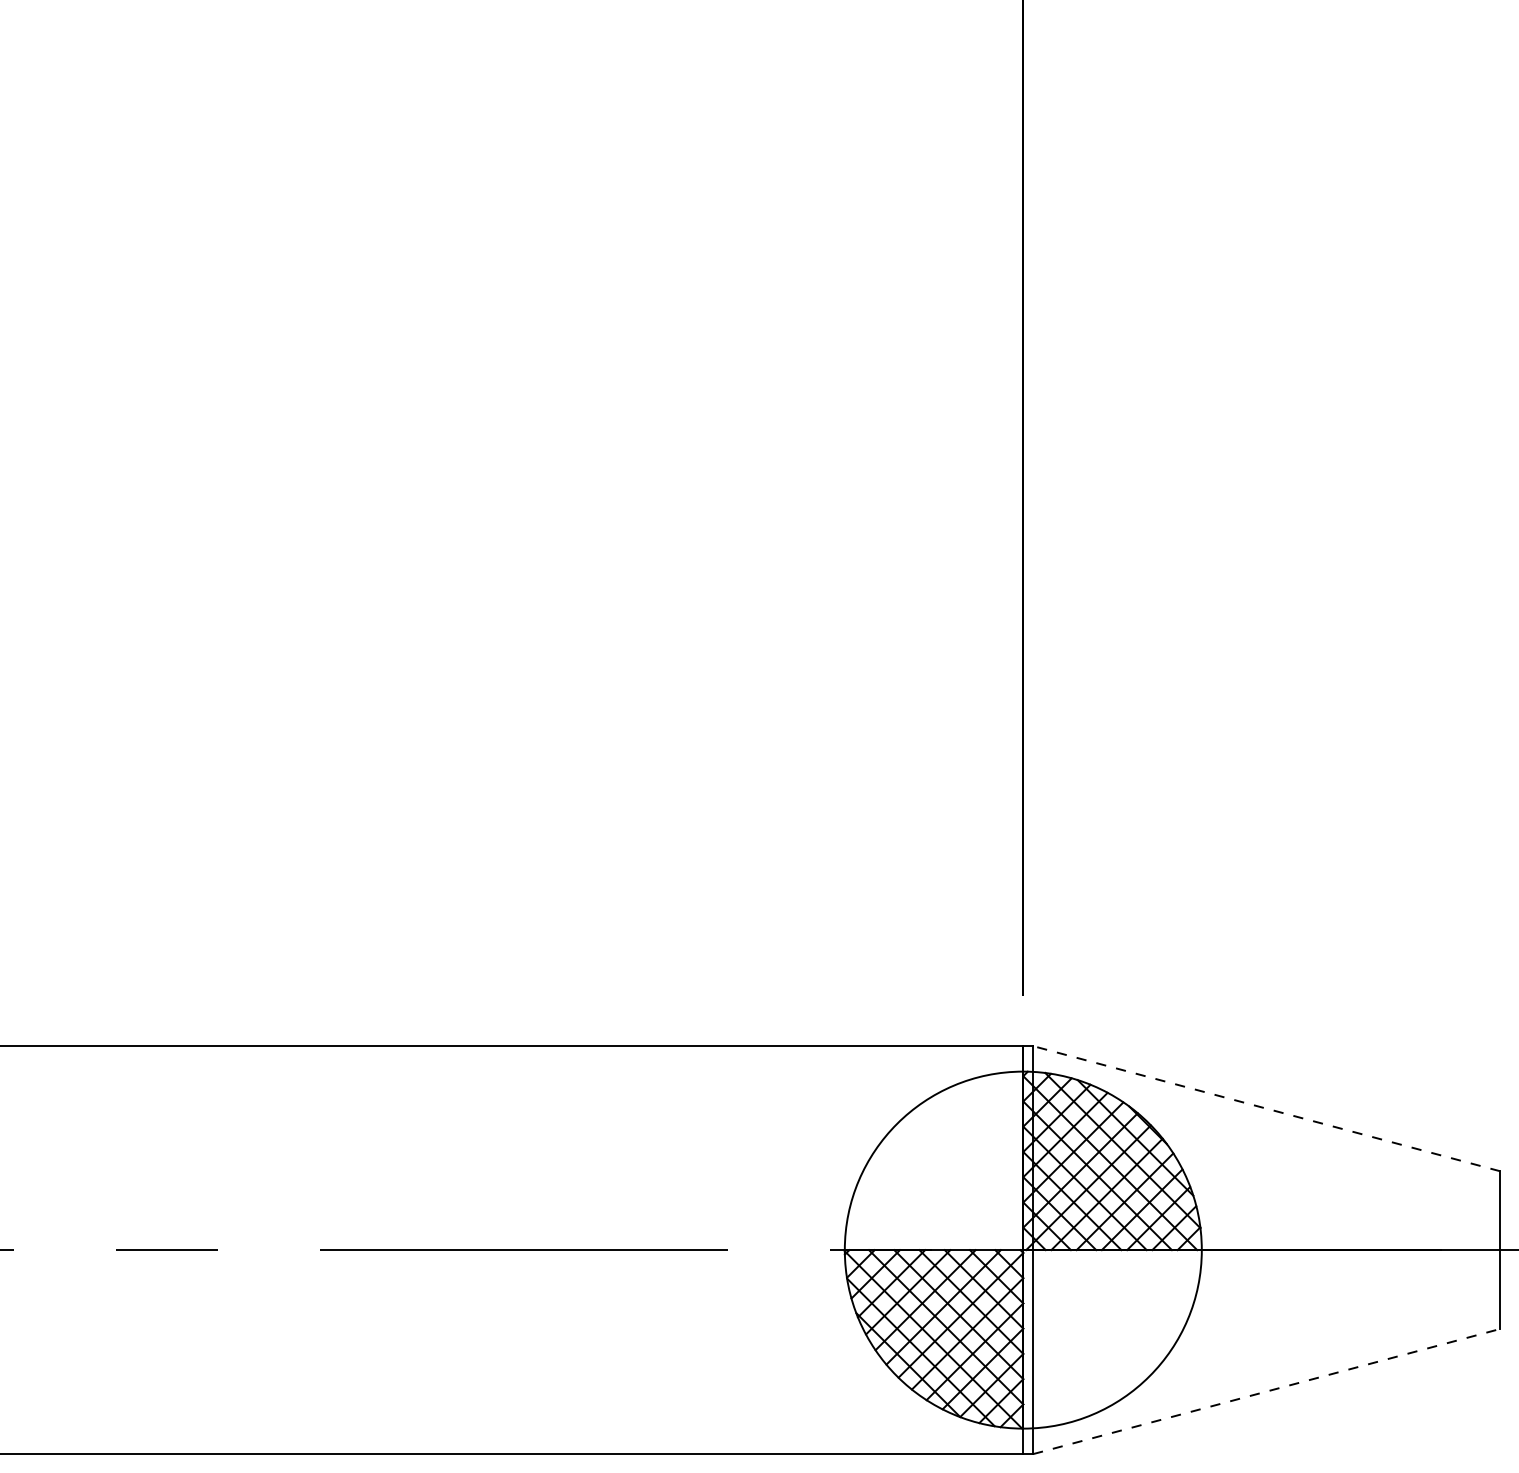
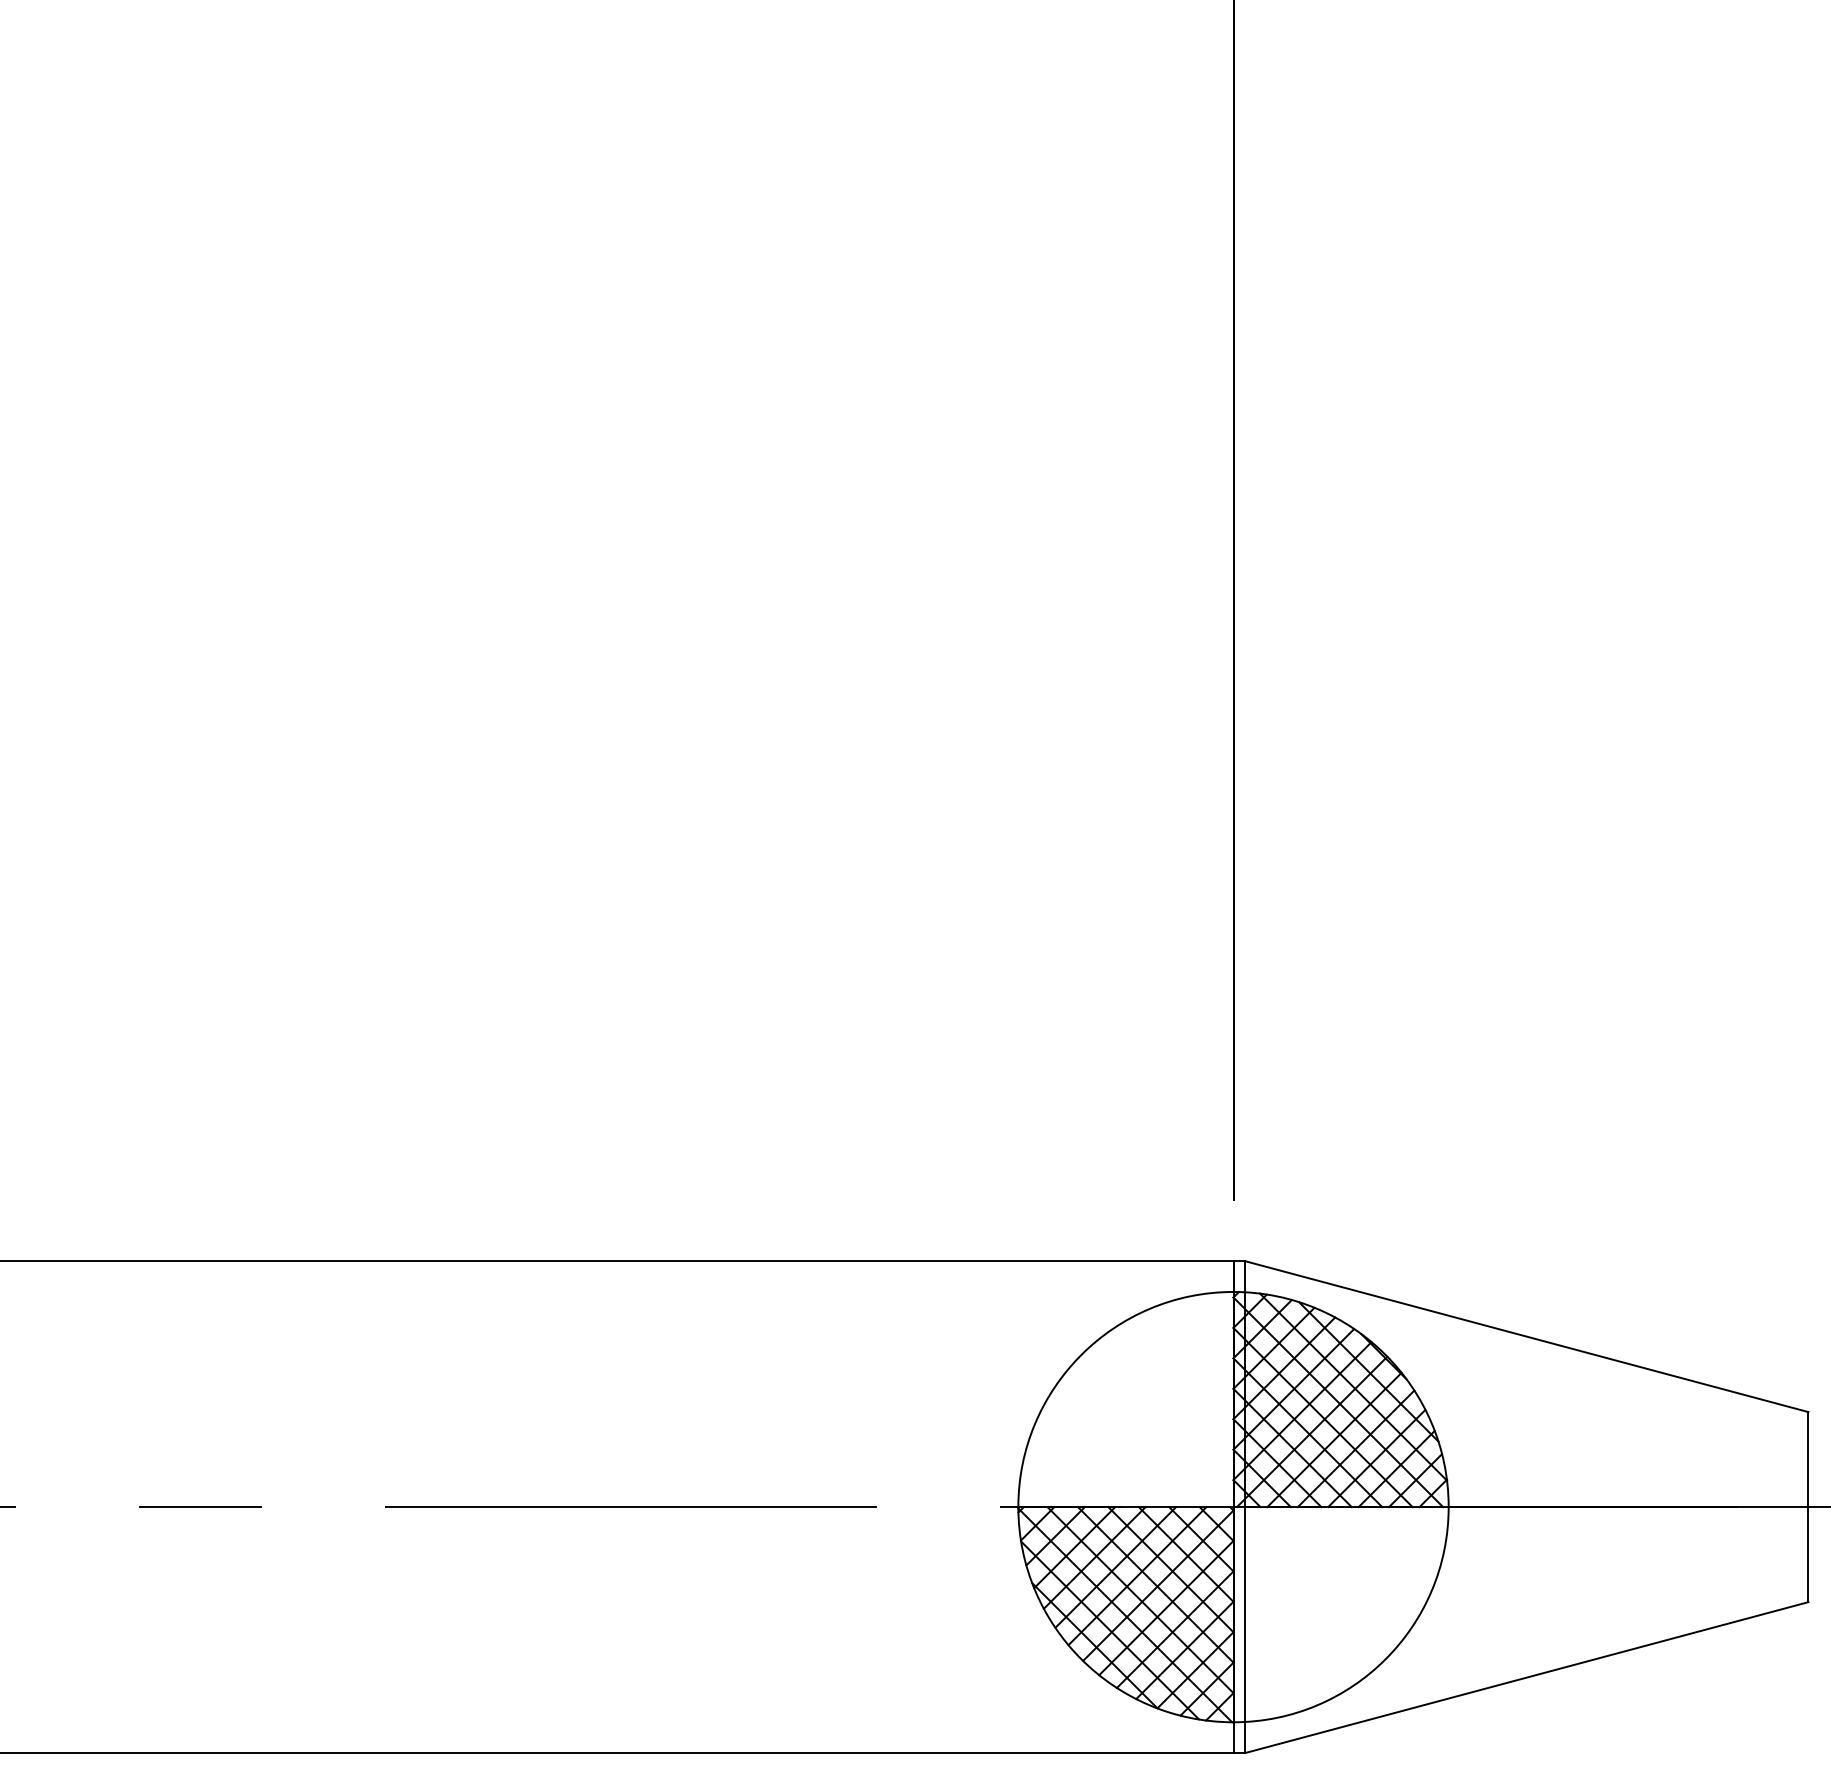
line: (1266, 1108) -> (1526, 1336), dashed -> solid
line: (1267, 1391) -> (1527, 1677), dashed -> solid

